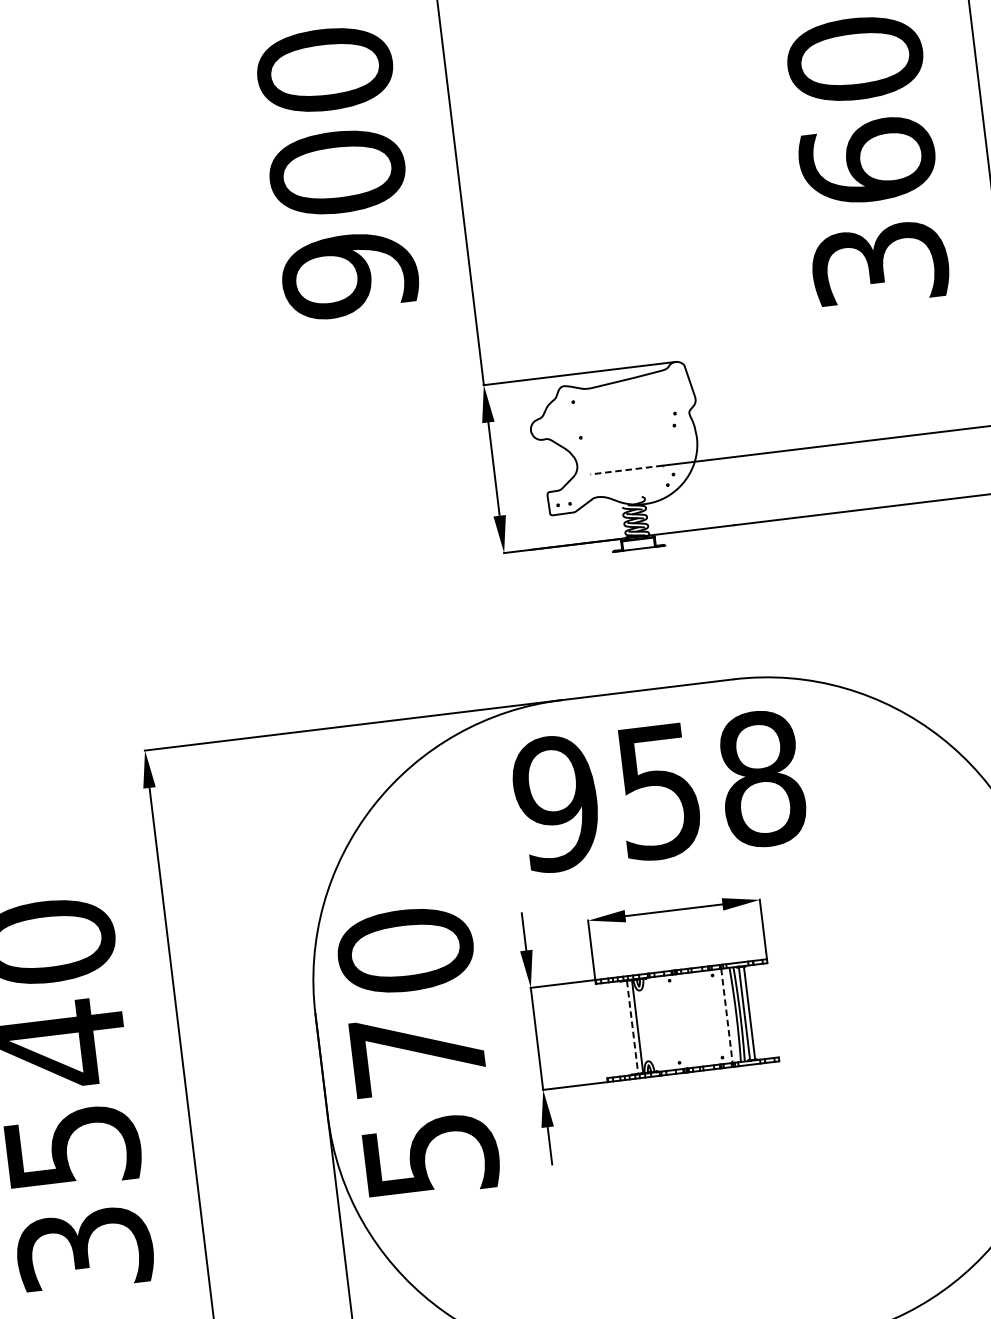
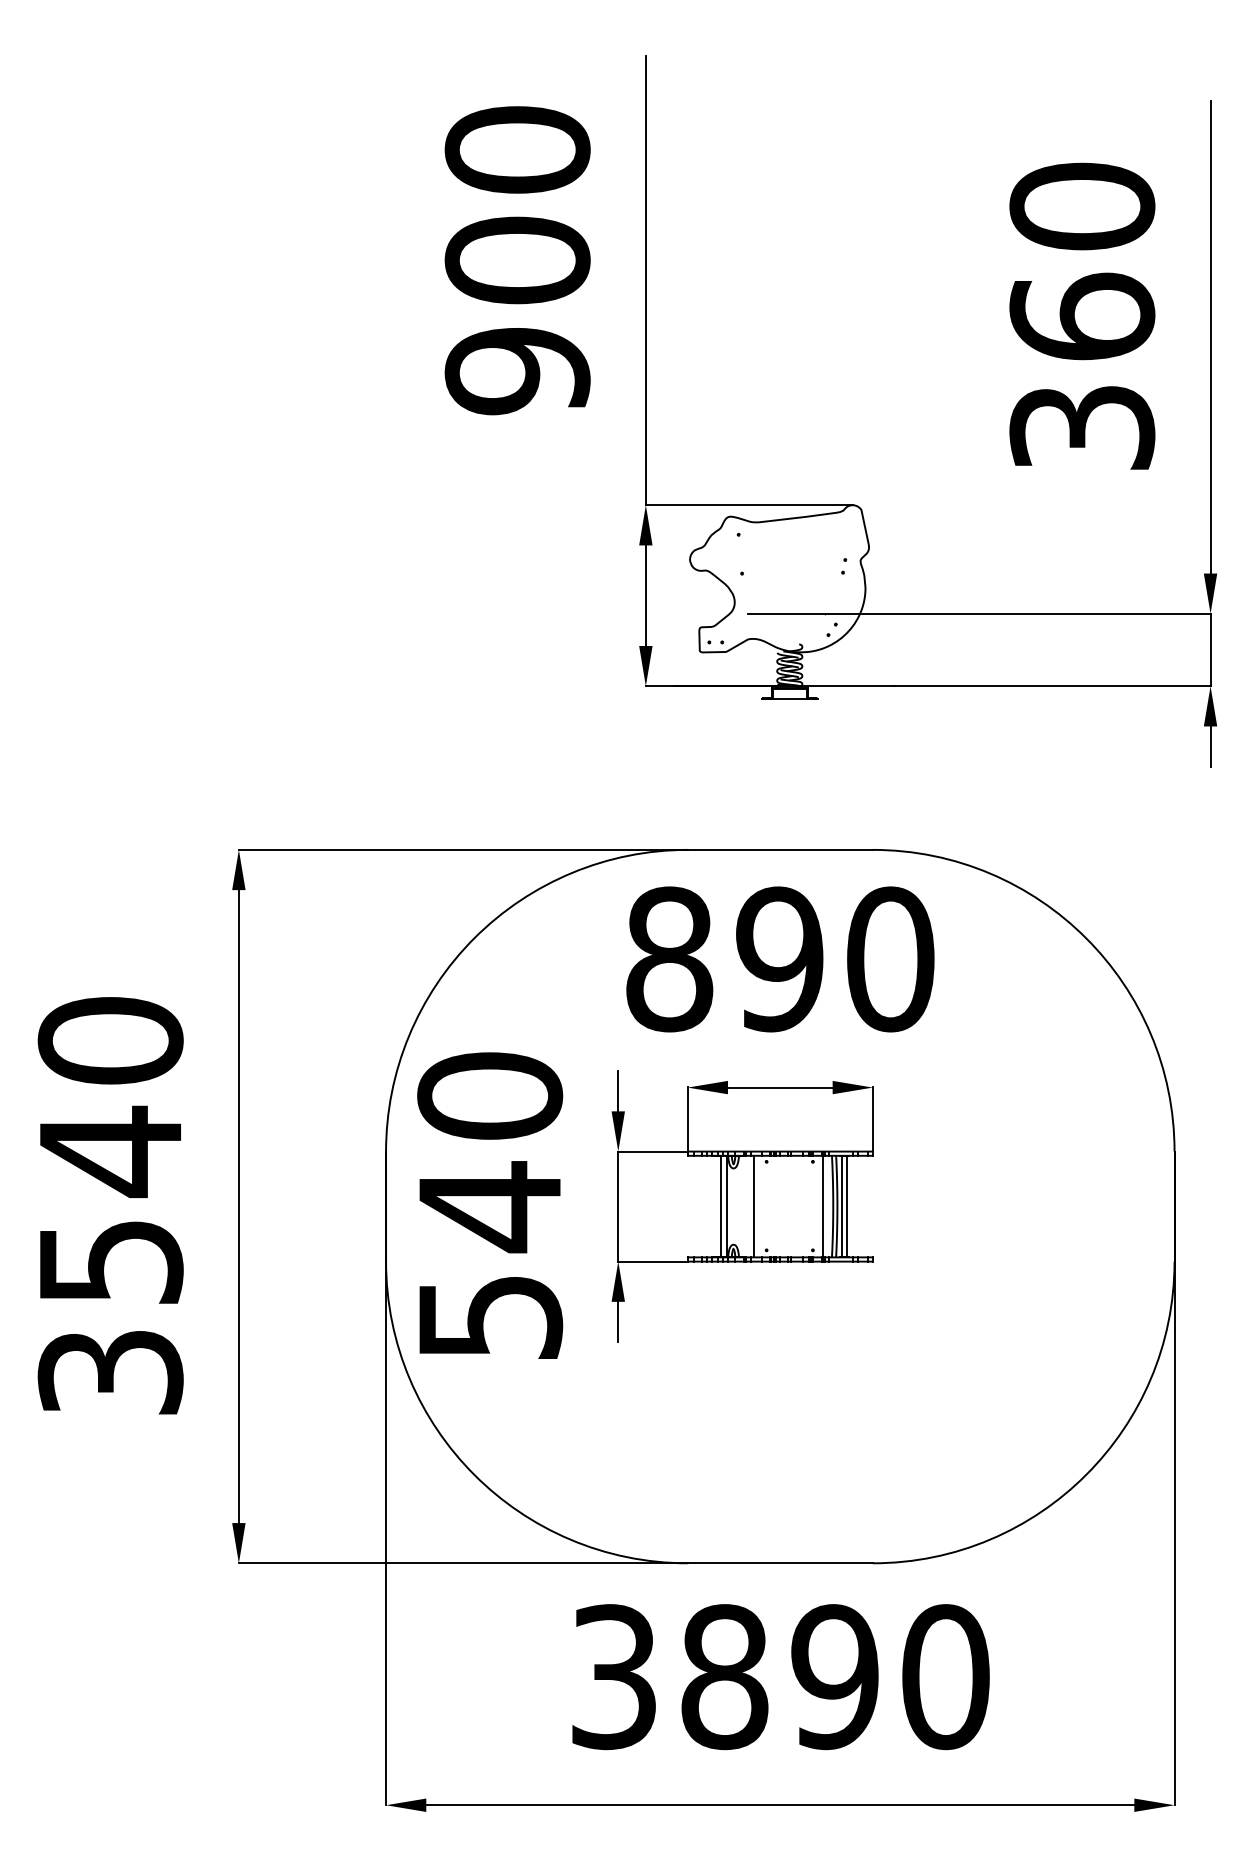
line: (626, 469) -> (786, 613), dashed -> solid
text: (658, 791) -> (779, 959), 958 -> 890
line: (727, 1015) -> (823, 1206), dashed -> solid
line: (663, 1023) -> (754, 1206), added
line: (632, 1028) -> (721, 1207), dashed -> solid
text: (417, 1054) -> (489, 1207), 570 -> 540

